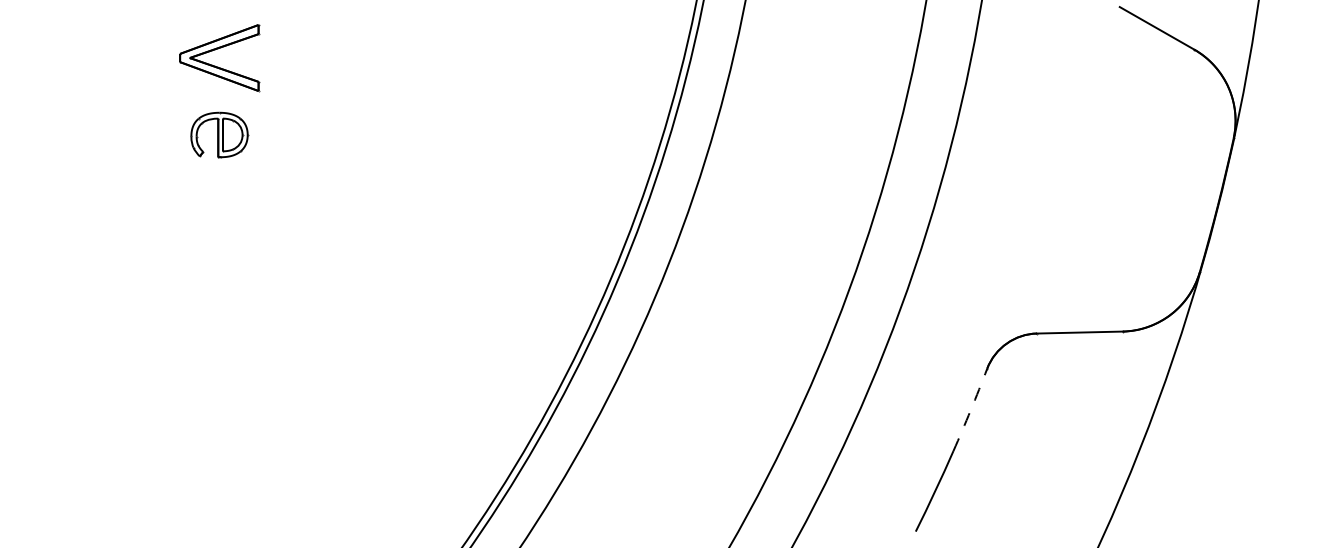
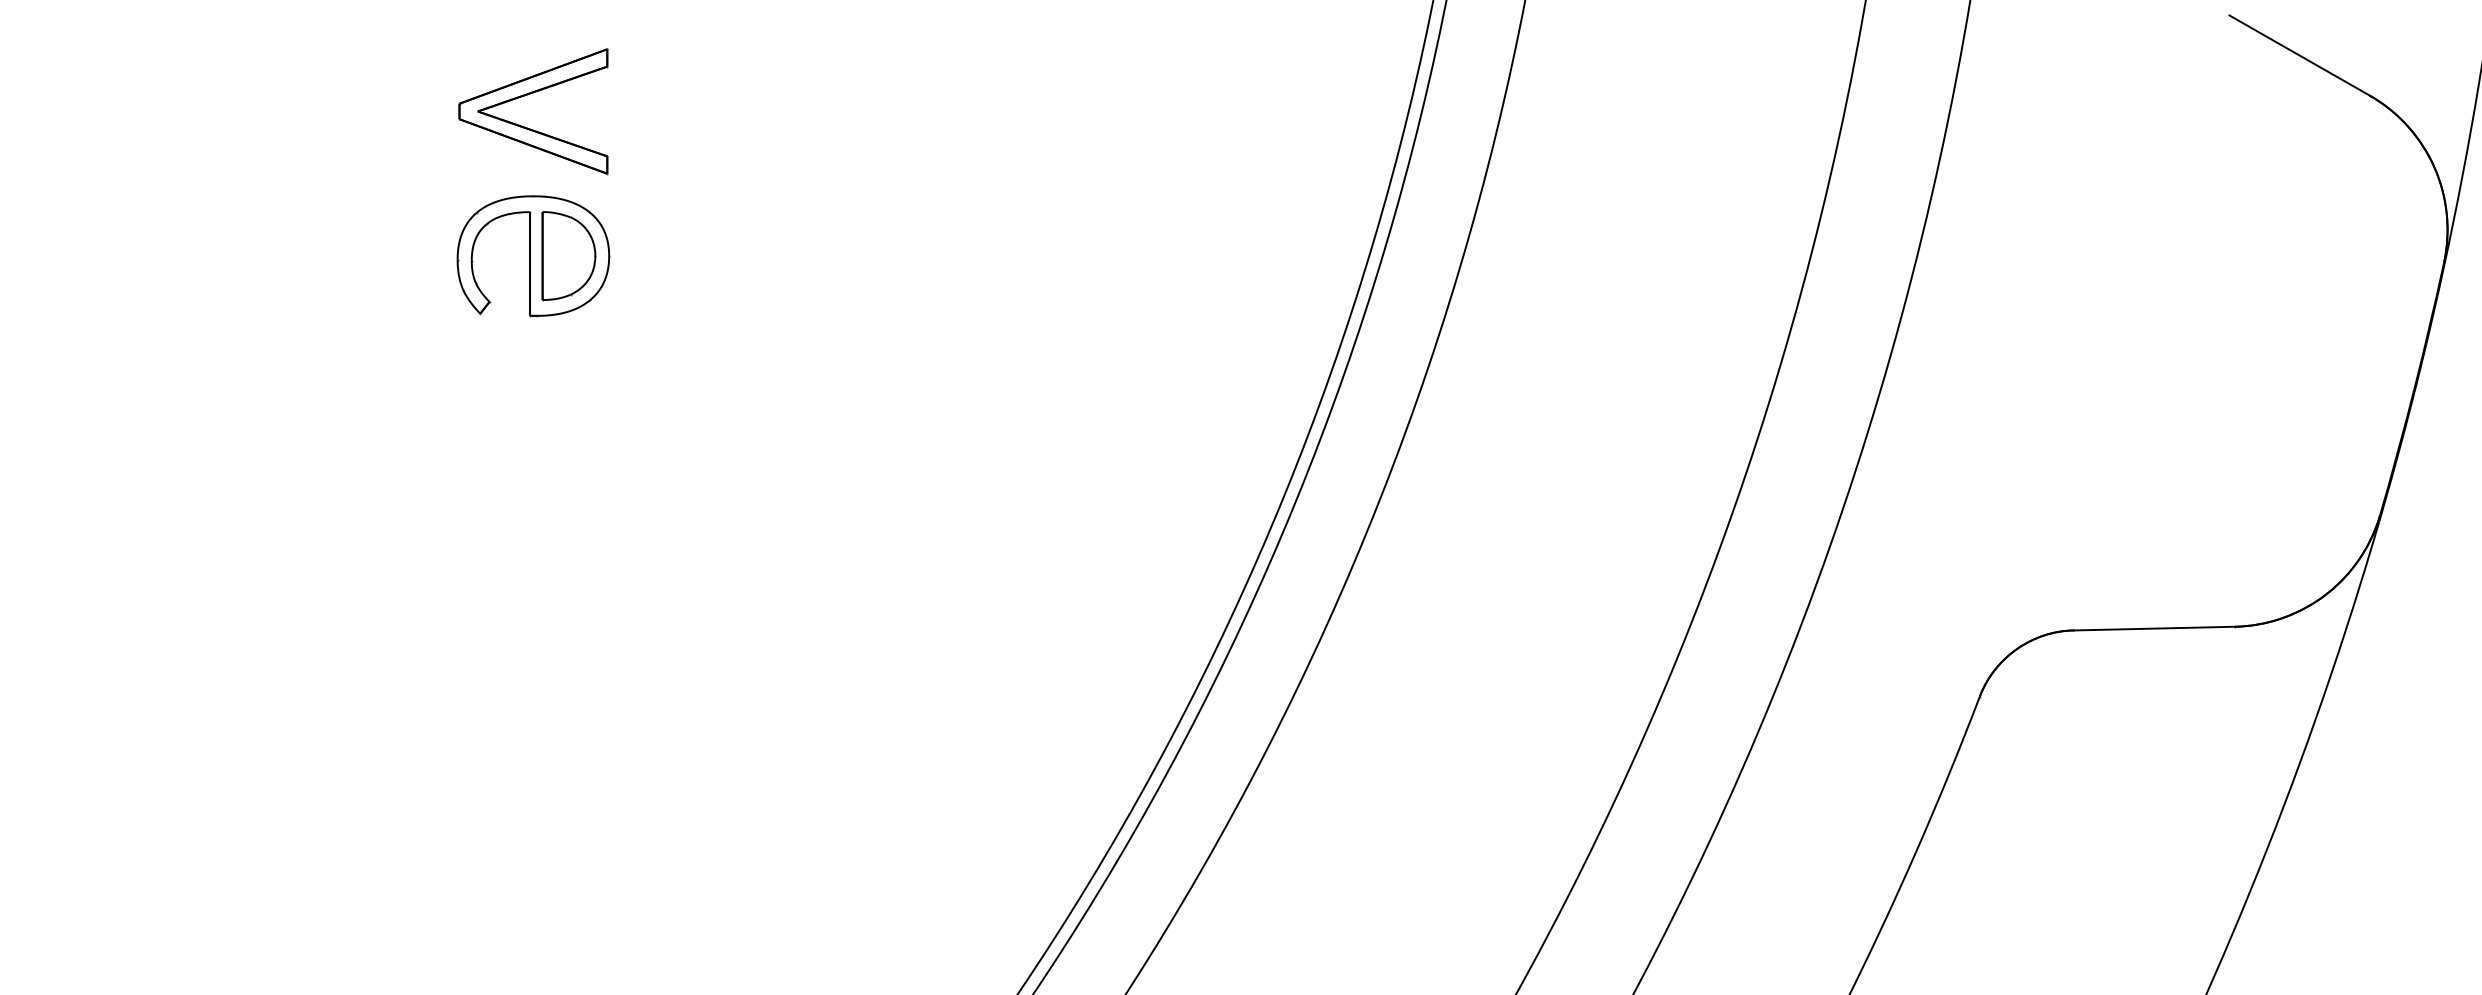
part: (219, 135) -> (533, 257), size x1.43
arc: (970, 410) -> (1948, 775), dashed -> solid

